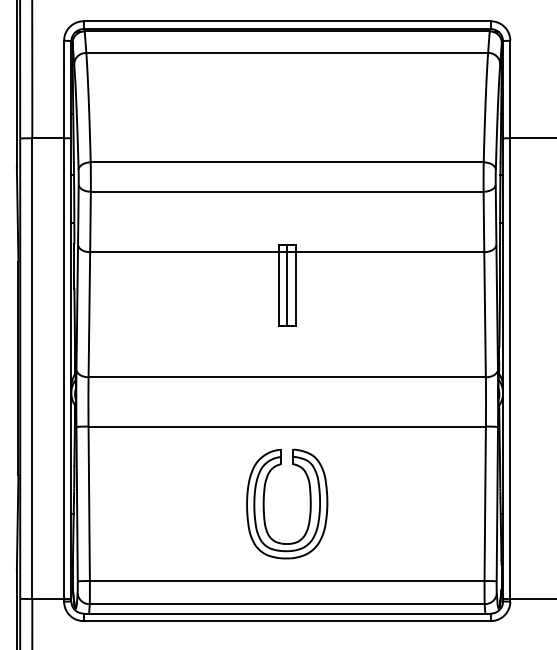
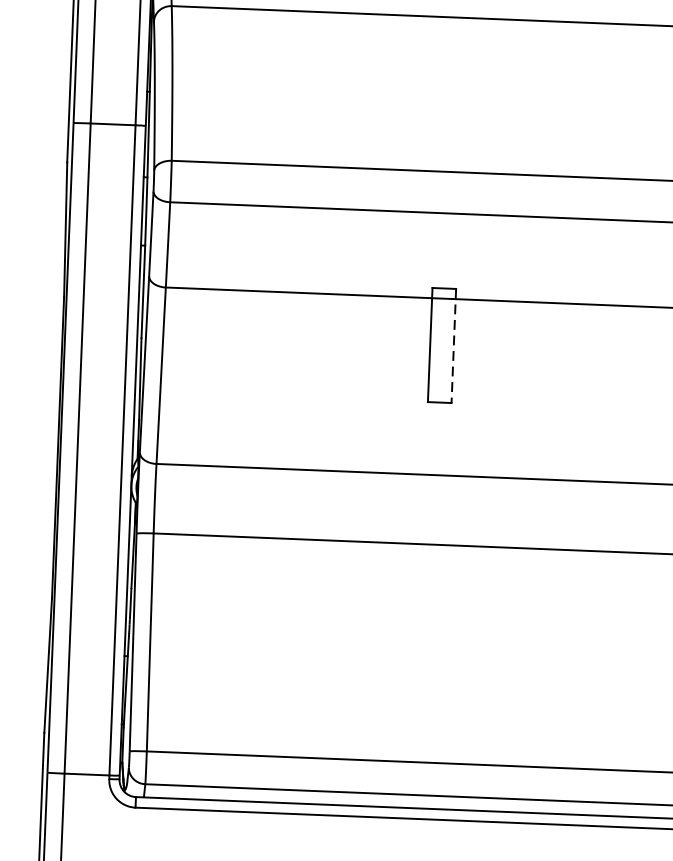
line: (287, 284) -> (442, 344), removed
line: (295, 285) -> (453, 346), solid -> dashed
part: (309, 503) -> (461, 654), removed

